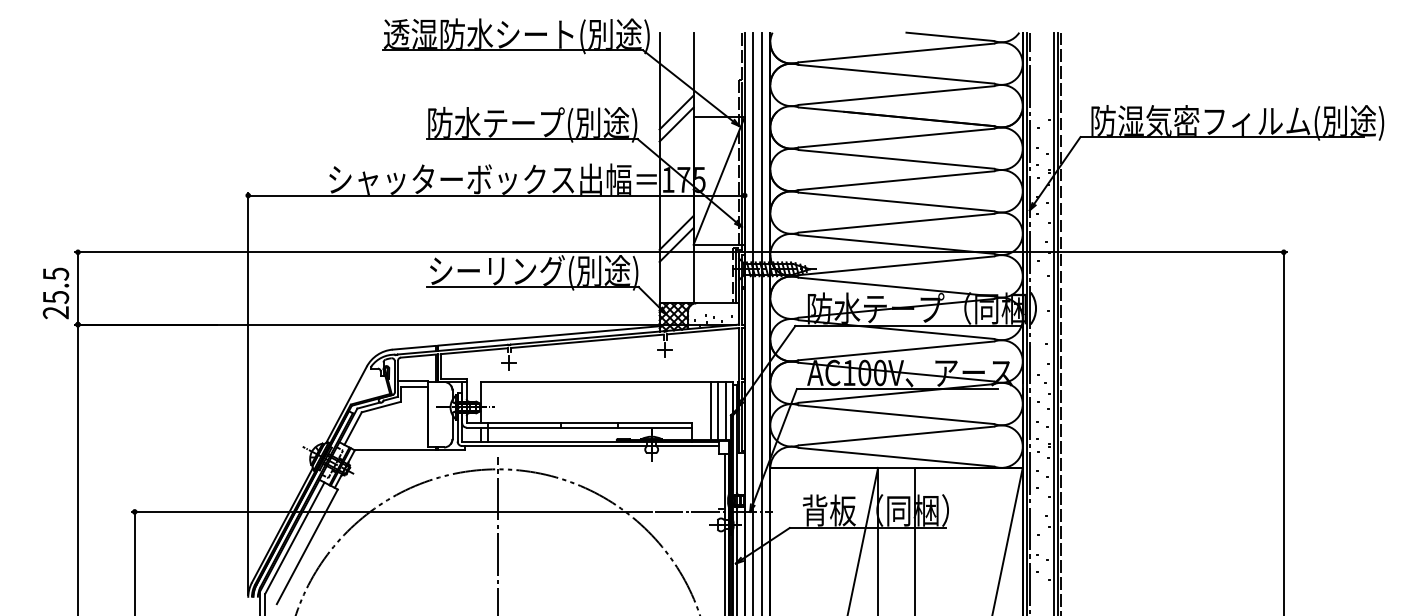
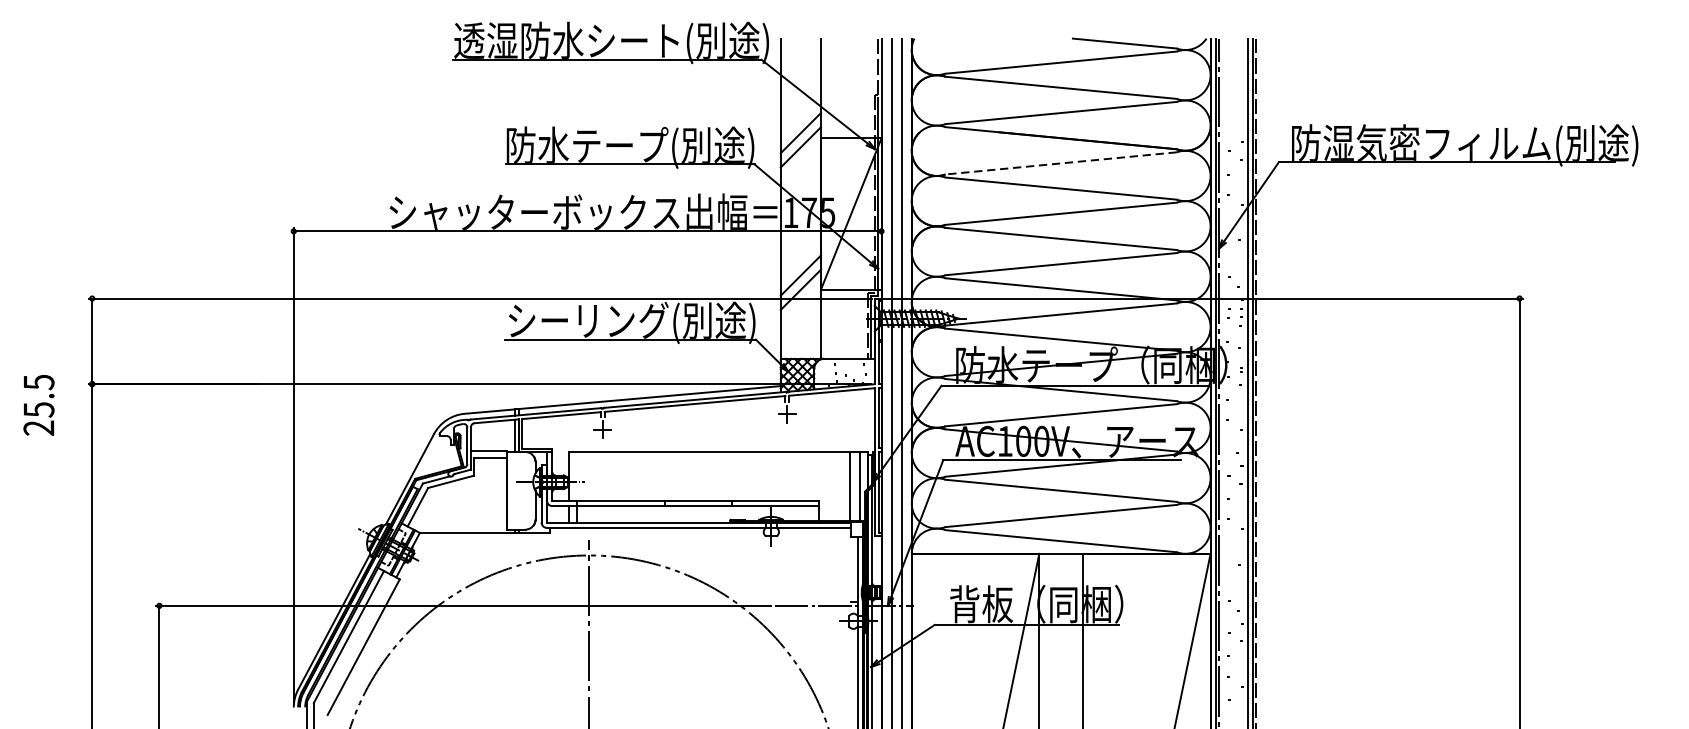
line: (896, 138) -> (1061, 163), solid -> dashed
text: (55, 293) -> (38, 405), moved
line: (710, 410) -> (840, 485), removed

